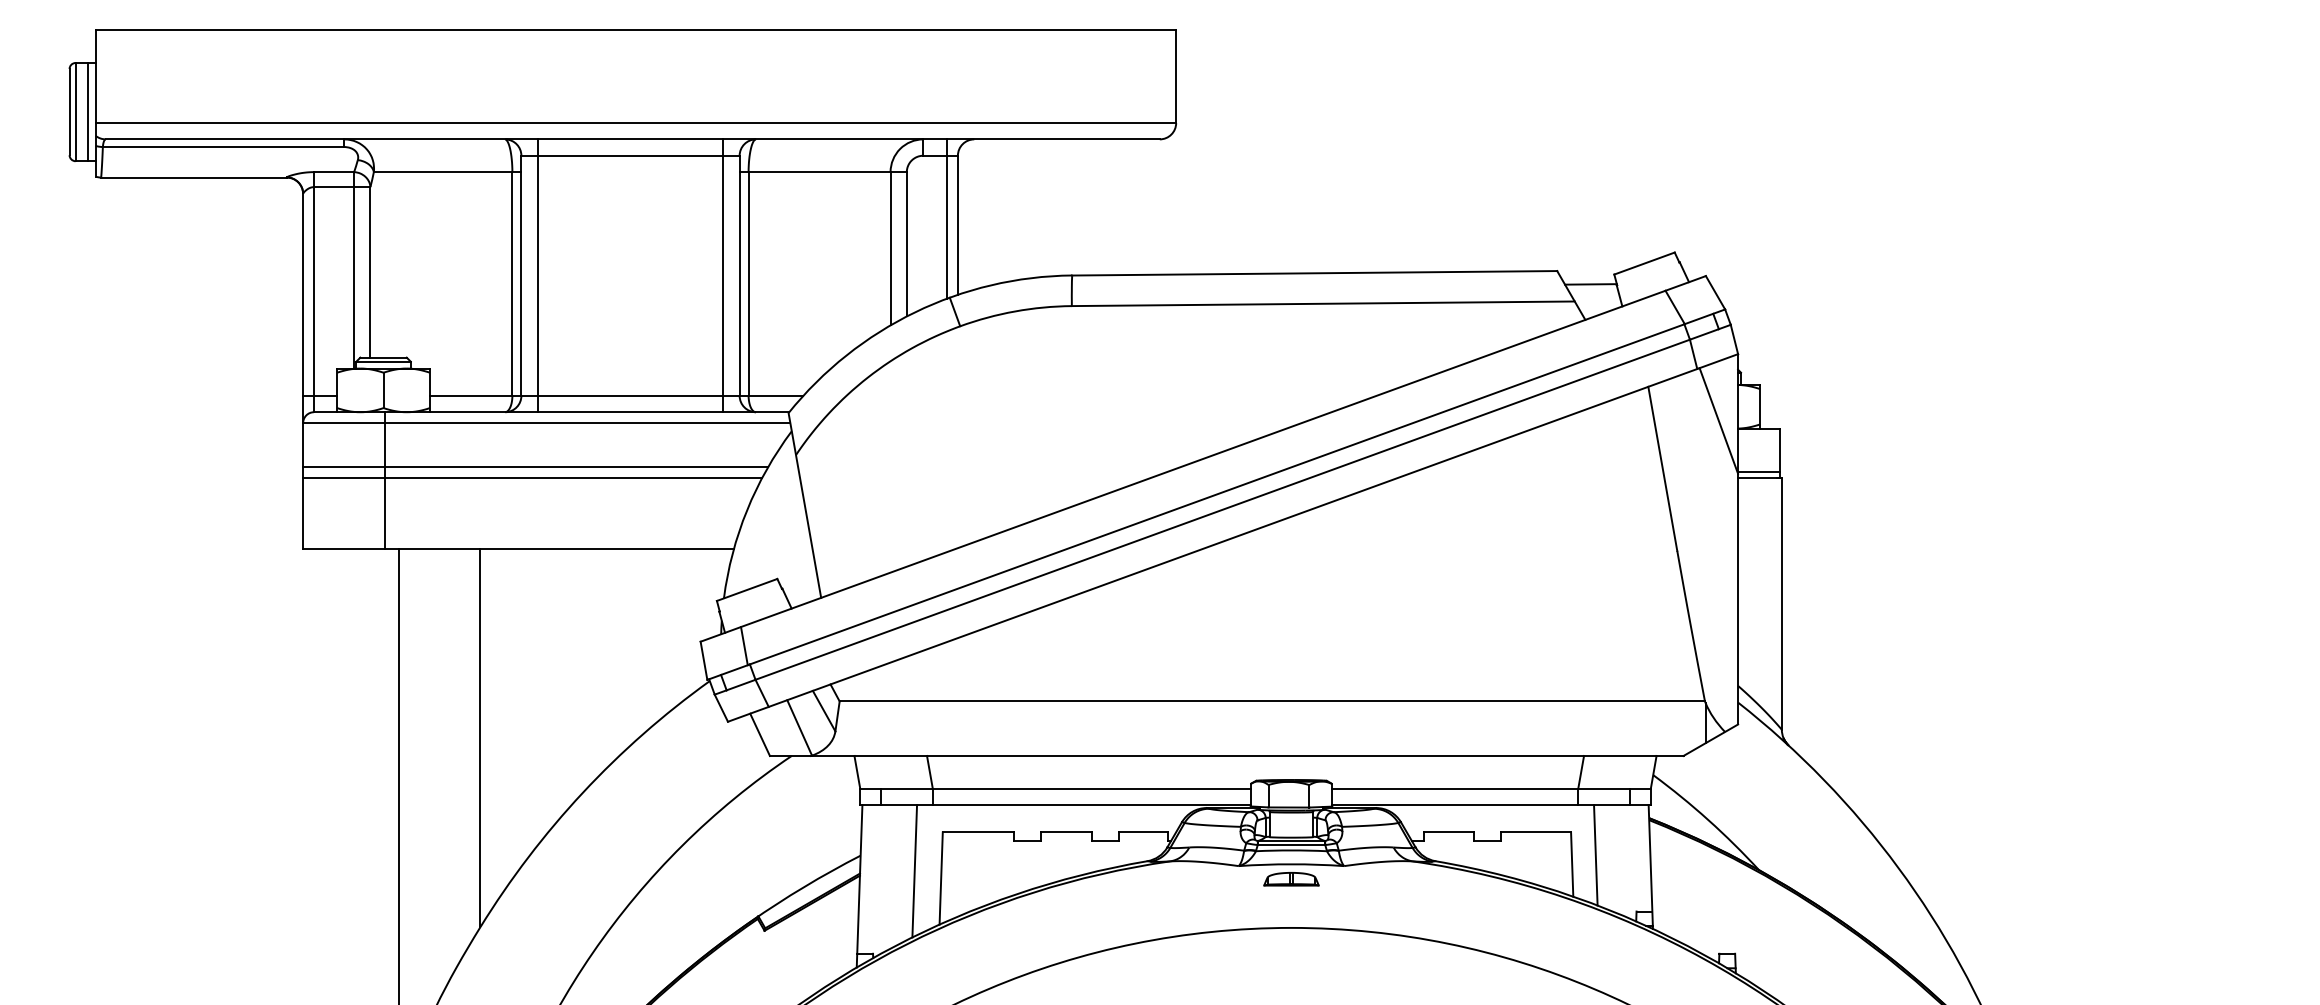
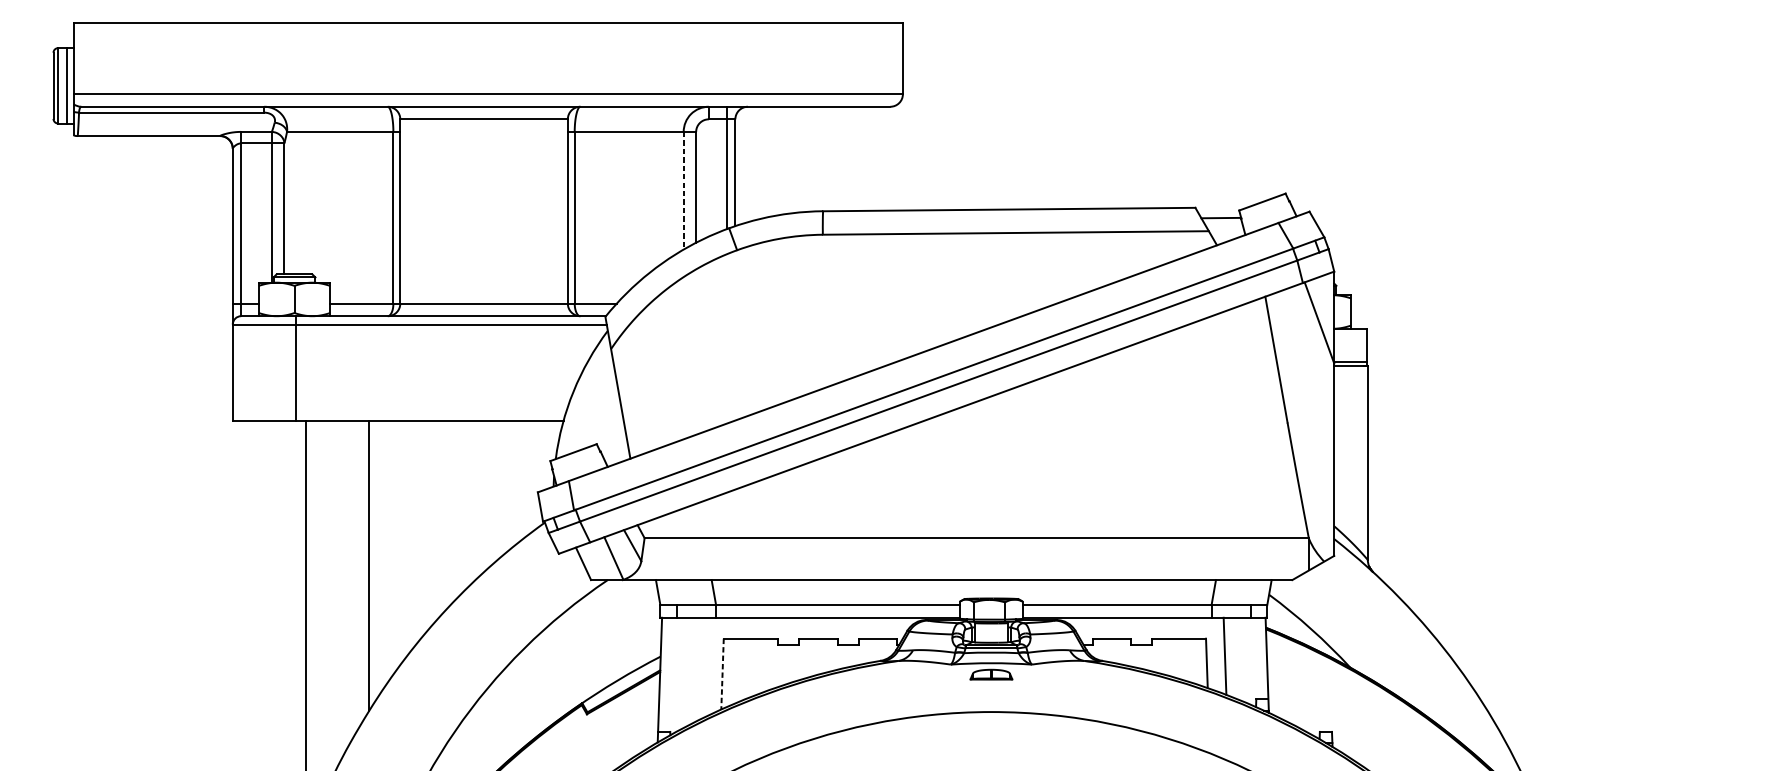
line: (890, 248) -> (683, 190), solid -> dashed
line: (537, 275) -> (412, 211), removed
line: (723, 275) -> (555, 211), removed
line: (535, 466) -> (411, 357), removed
line: (532, 477) -> (408, 366), removed
line: (914, 871) -> (702, 668), removed
line: (941, 879) -> (722, 674), solid -> dashed

